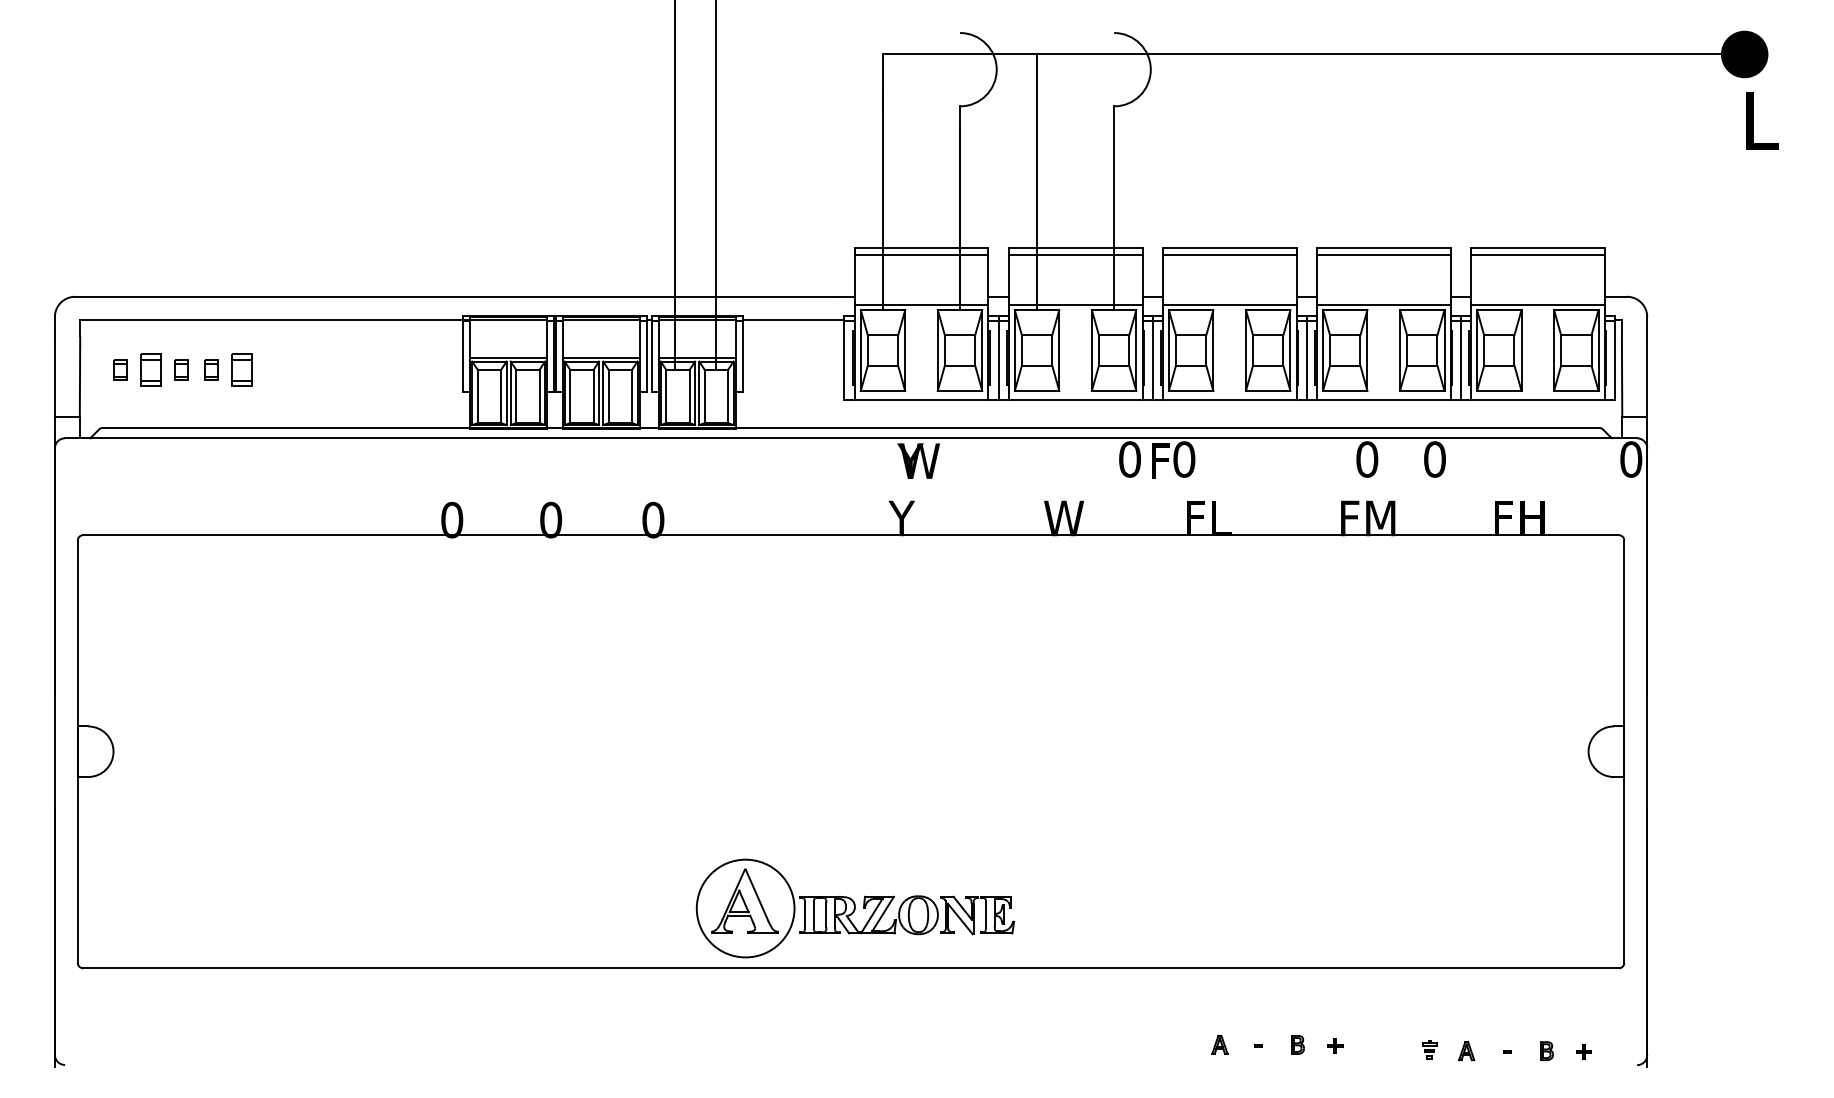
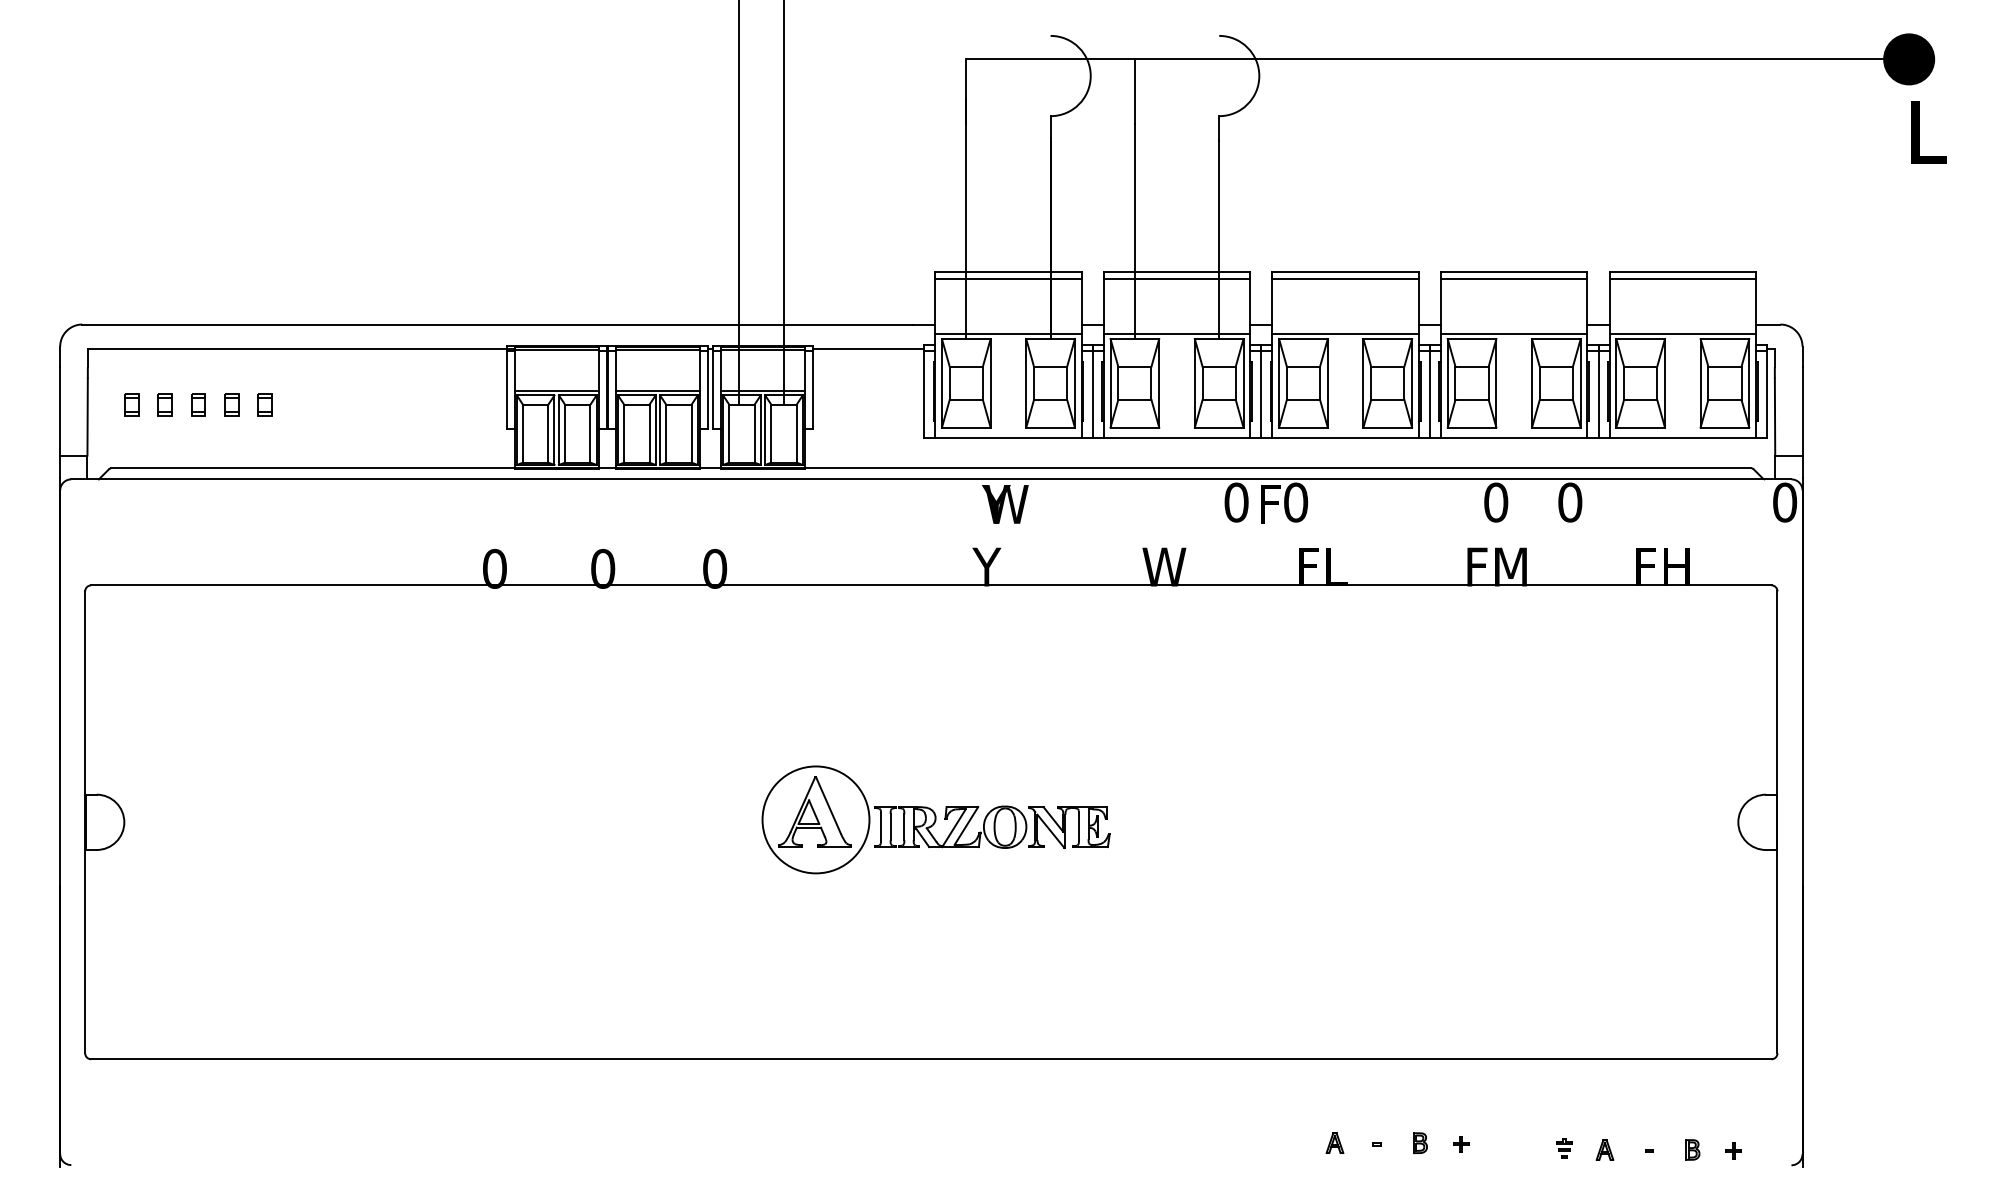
part: (150, 369) -> (164, 404), size x0.62
part: (241, 369) -> (264, 404), size x0.62
part: (854, 908) -> (935, 819), moved

